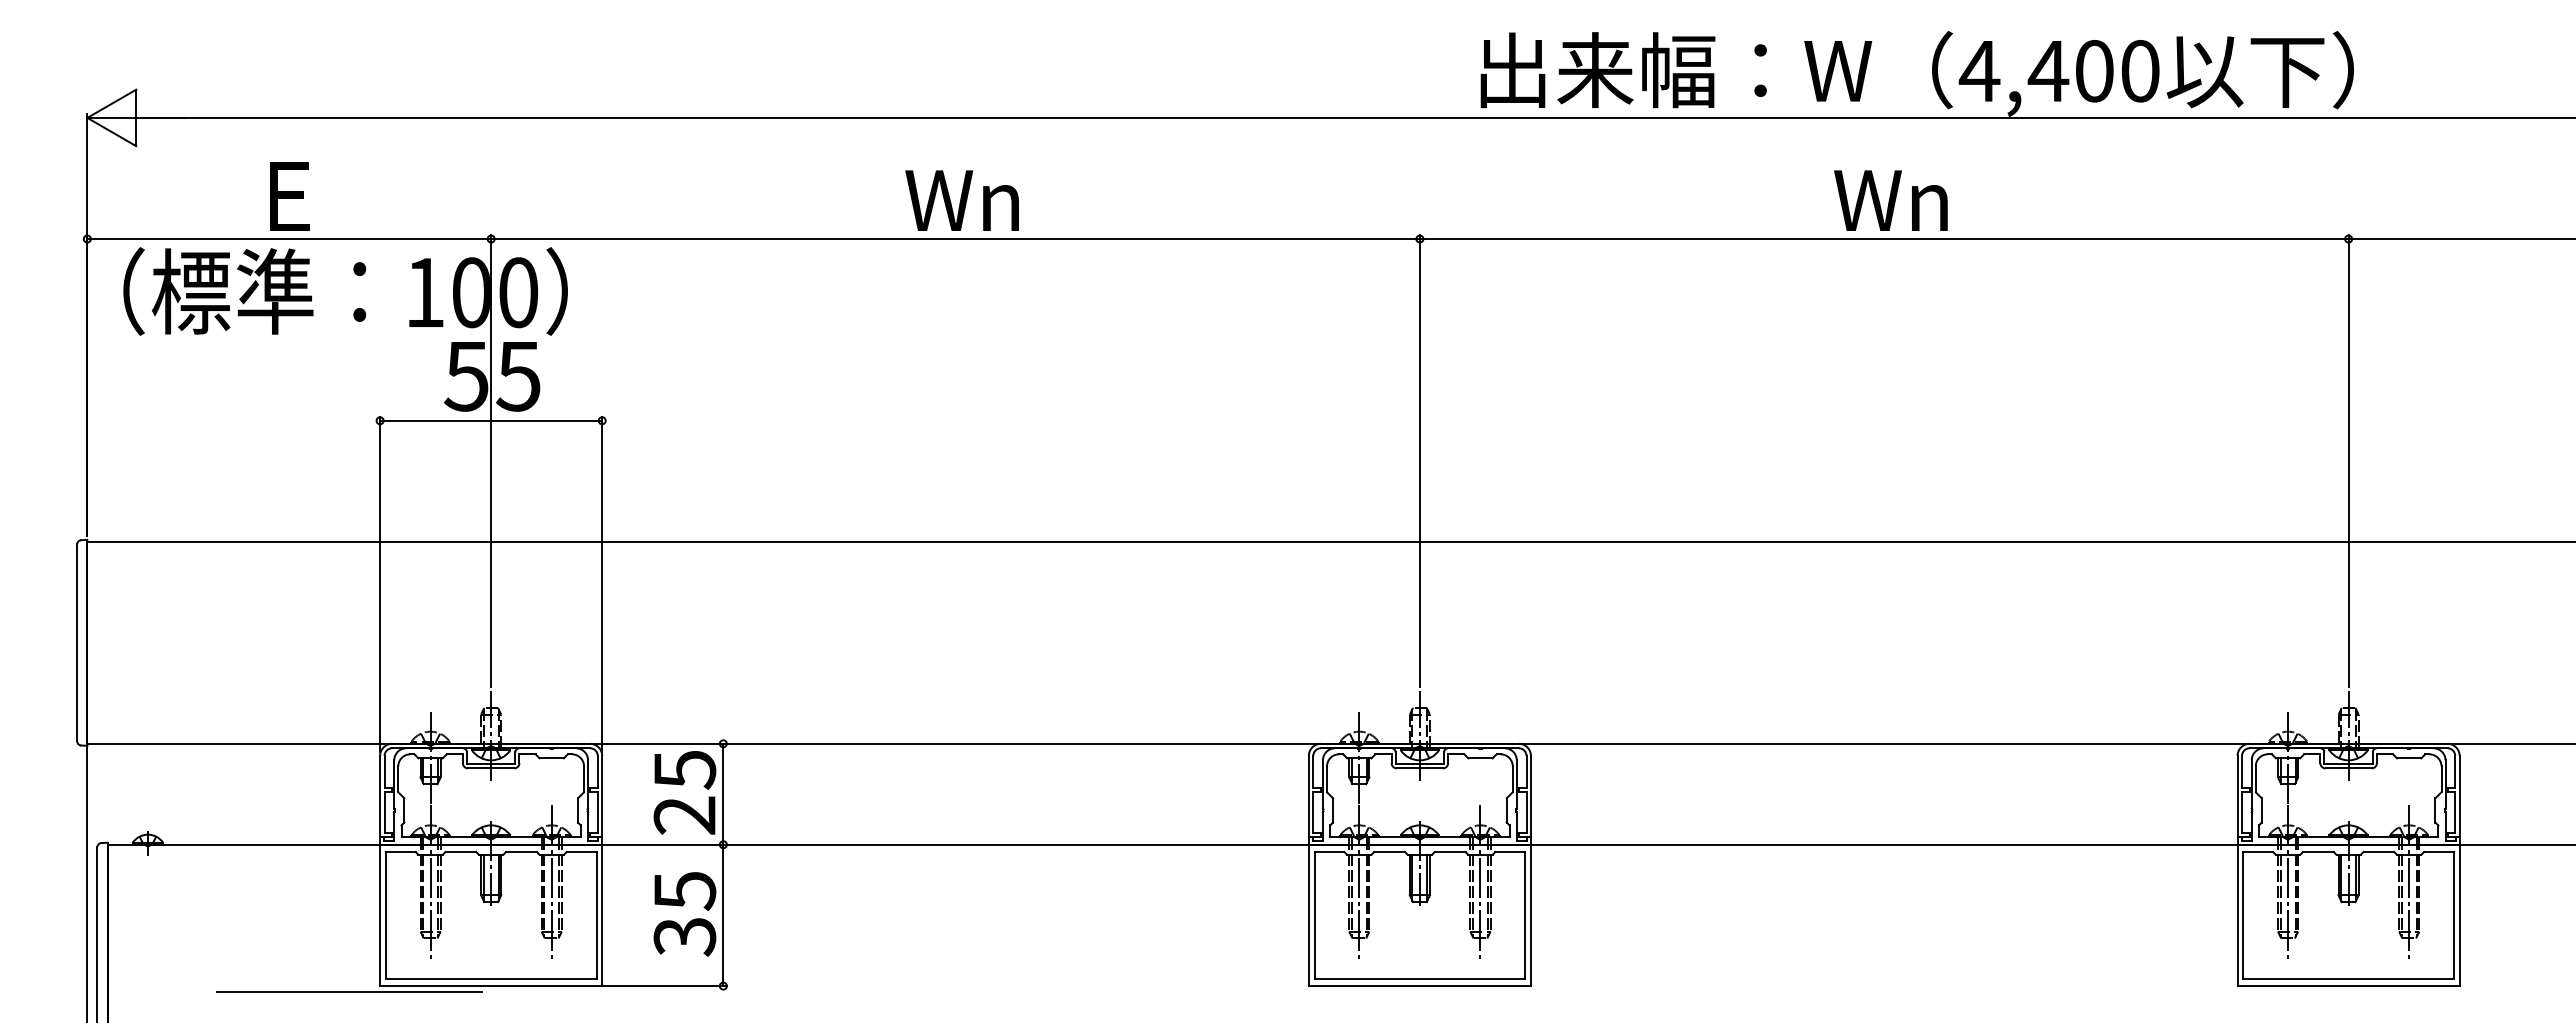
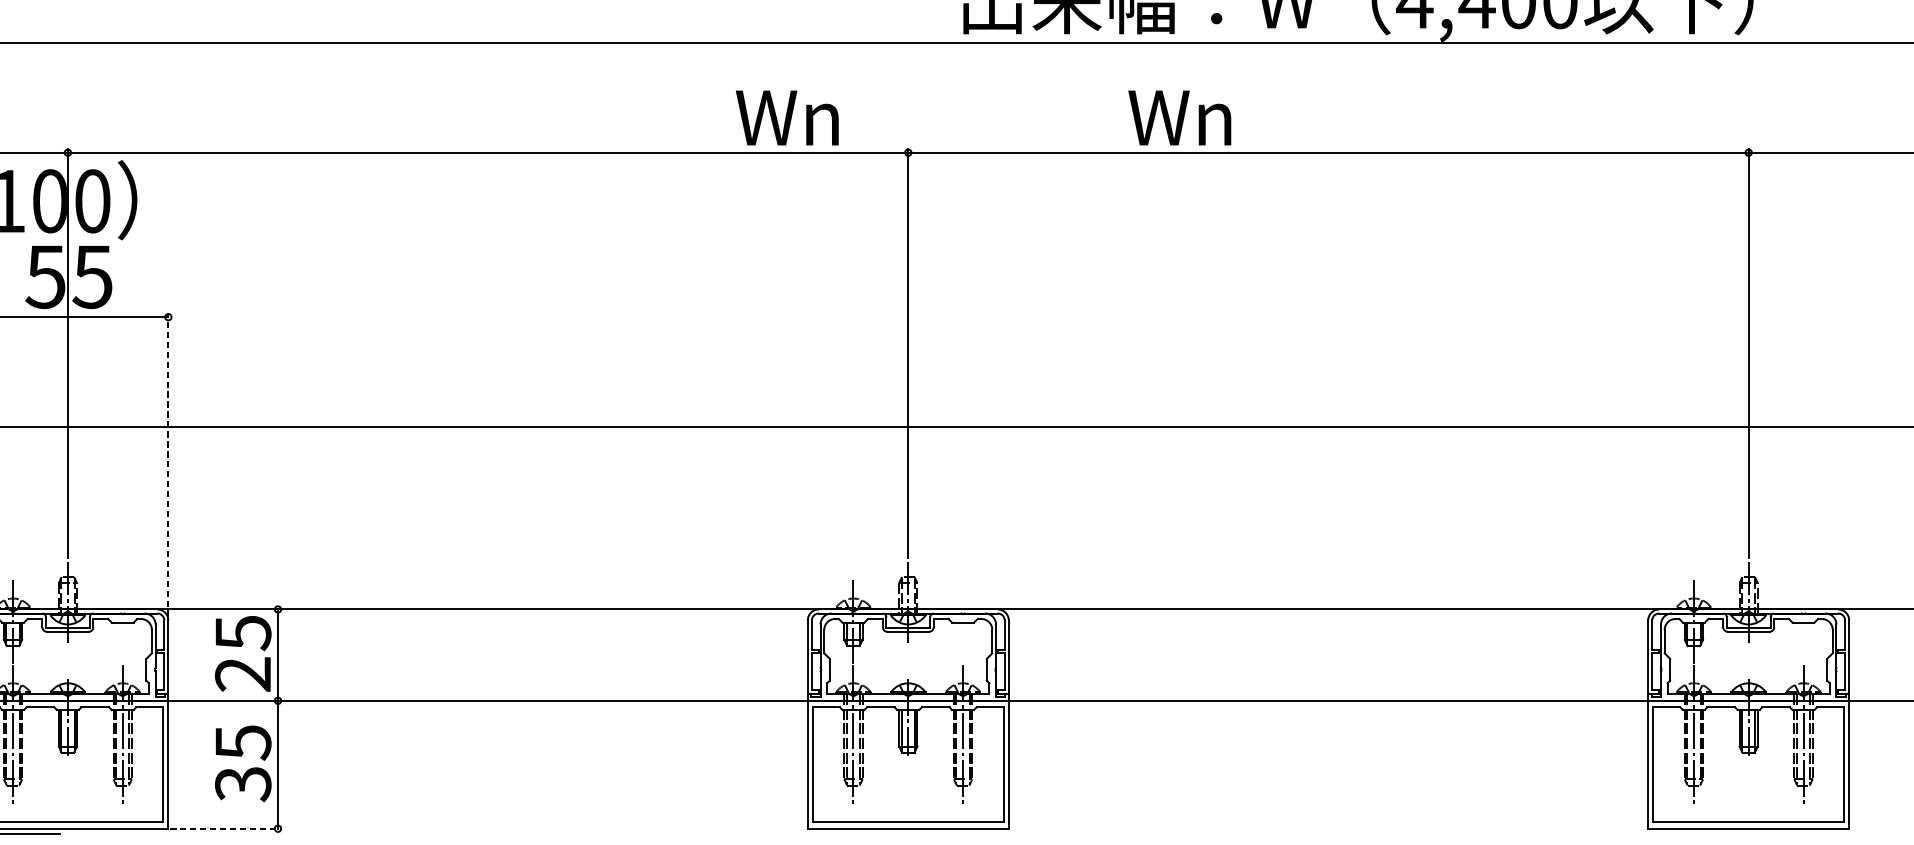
text: (961, 200) -> (786, 117), moved
text: (1890, 200) -> (1179, 117), moved
line: (602, 584) -> (168, 465), solid -> dashed
line: (665, 986) -> (225, 829), solid -> dashed

